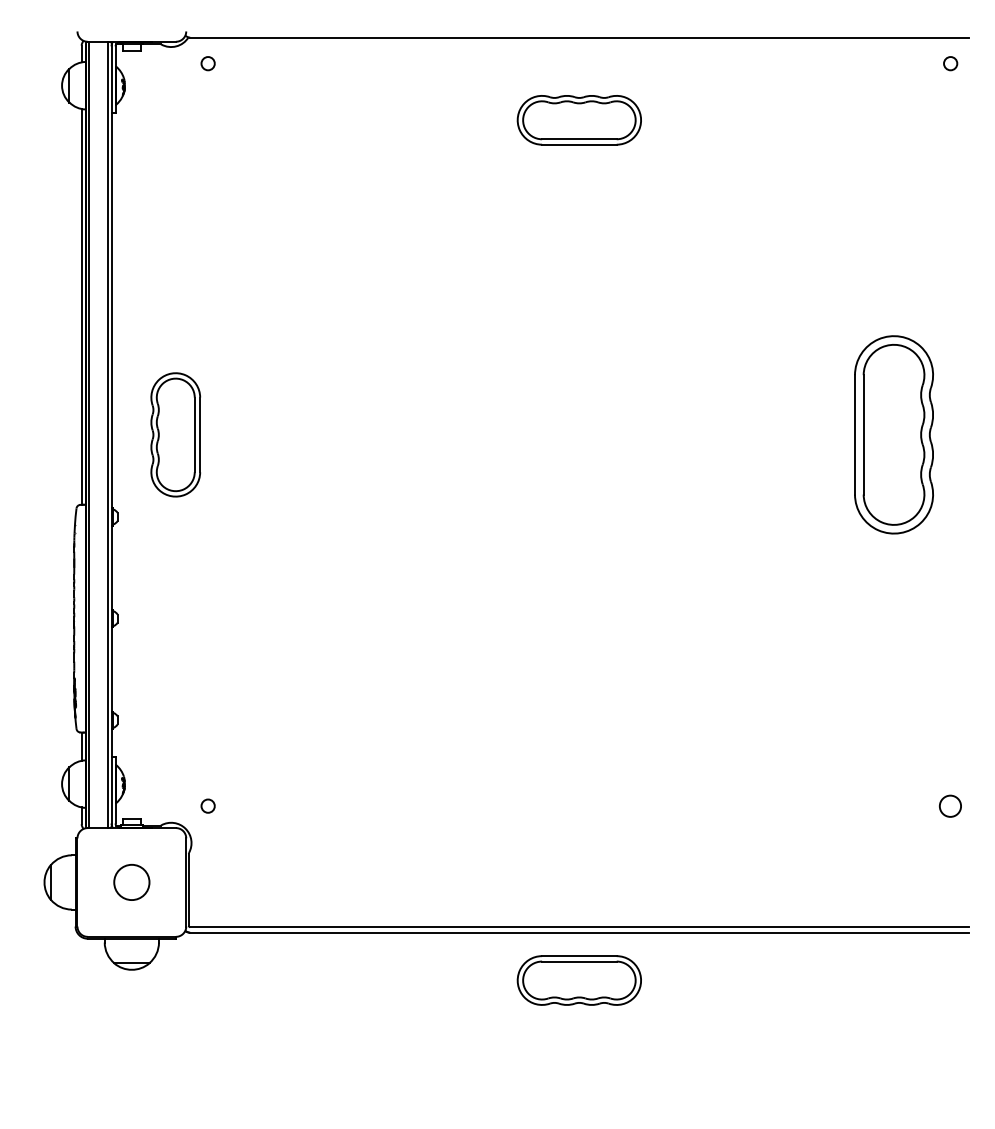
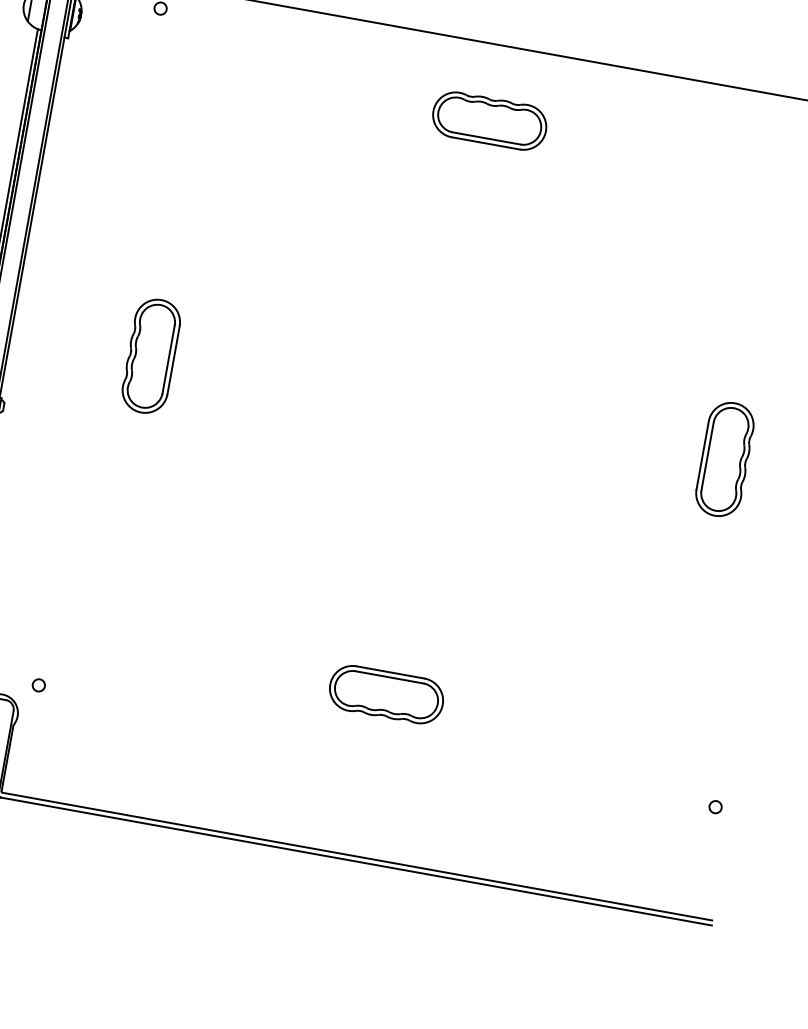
part: (175, 434) -> (151, 355), moved
part: (893, 434) -> (724, 459), size x0.62
circle: (950, 805) -> (715, 806), size x0.62
part: (578, 980) -> (385, 694), moved

